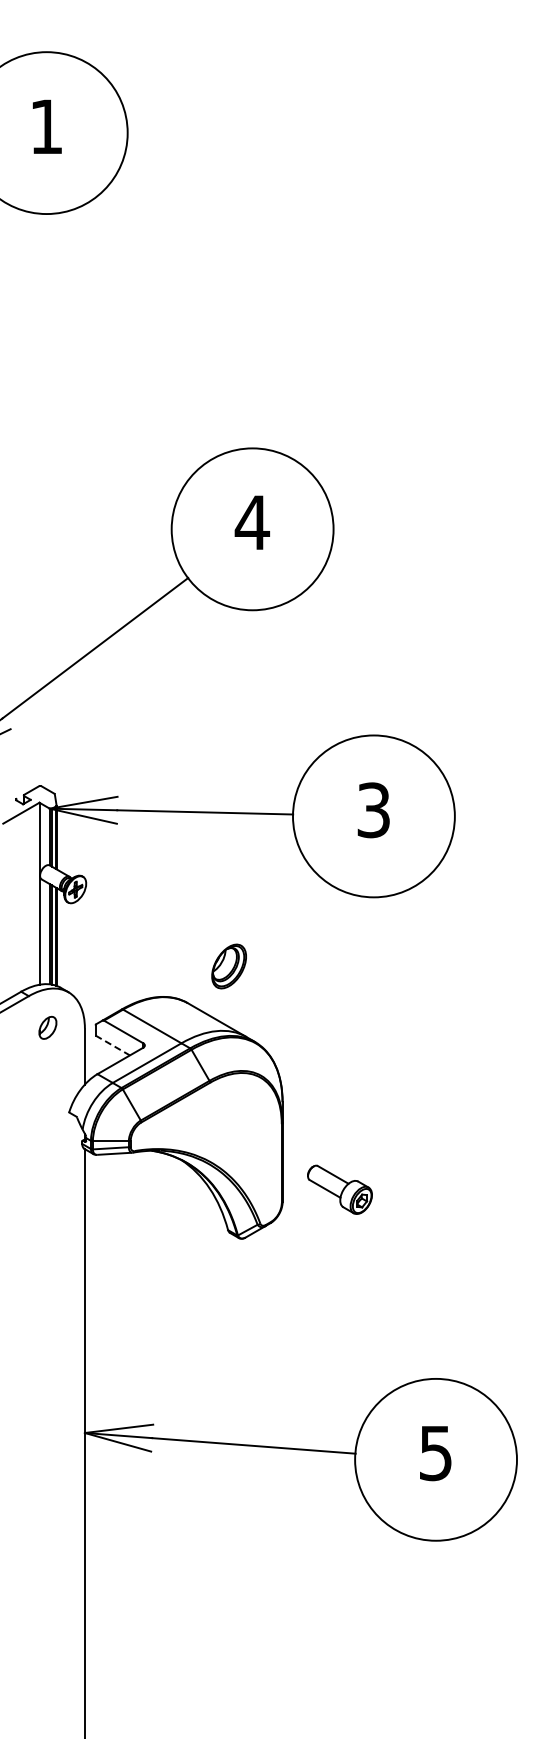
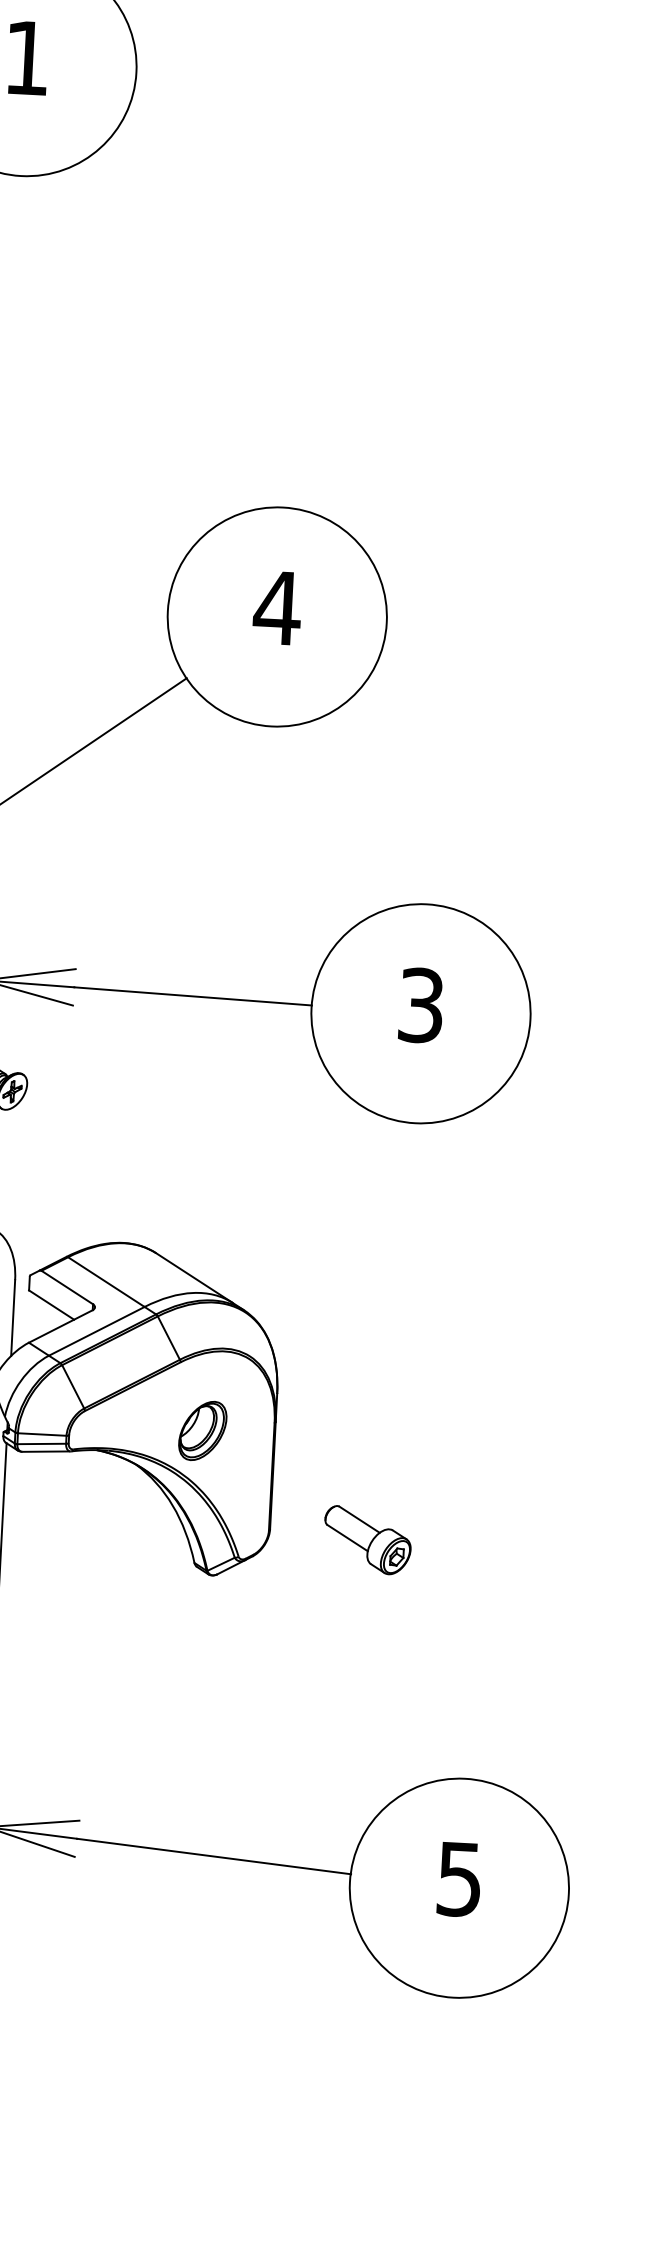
part: (228, 966) -> (201, 1430), moved
line: (112, 1045) -> (51, 1305), dashed -> solid
part: (339, 1189) -> (367, 1539), moved

